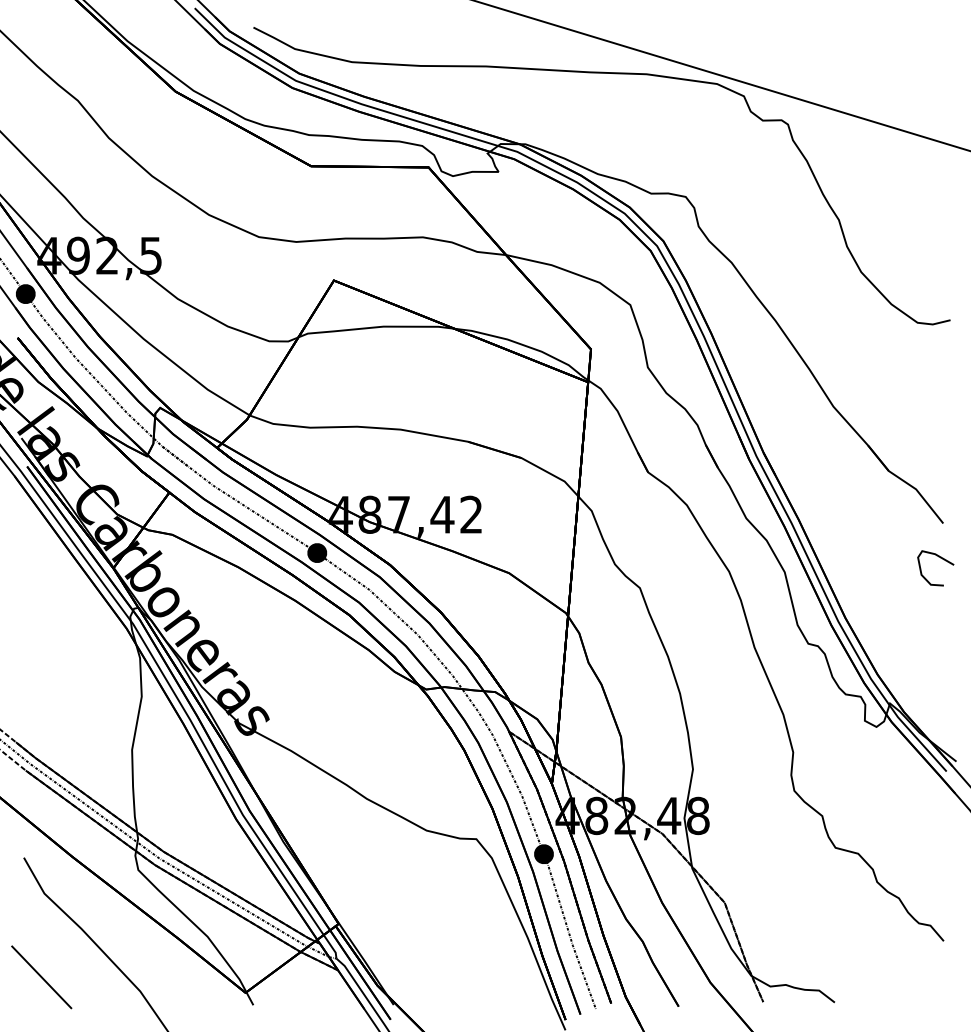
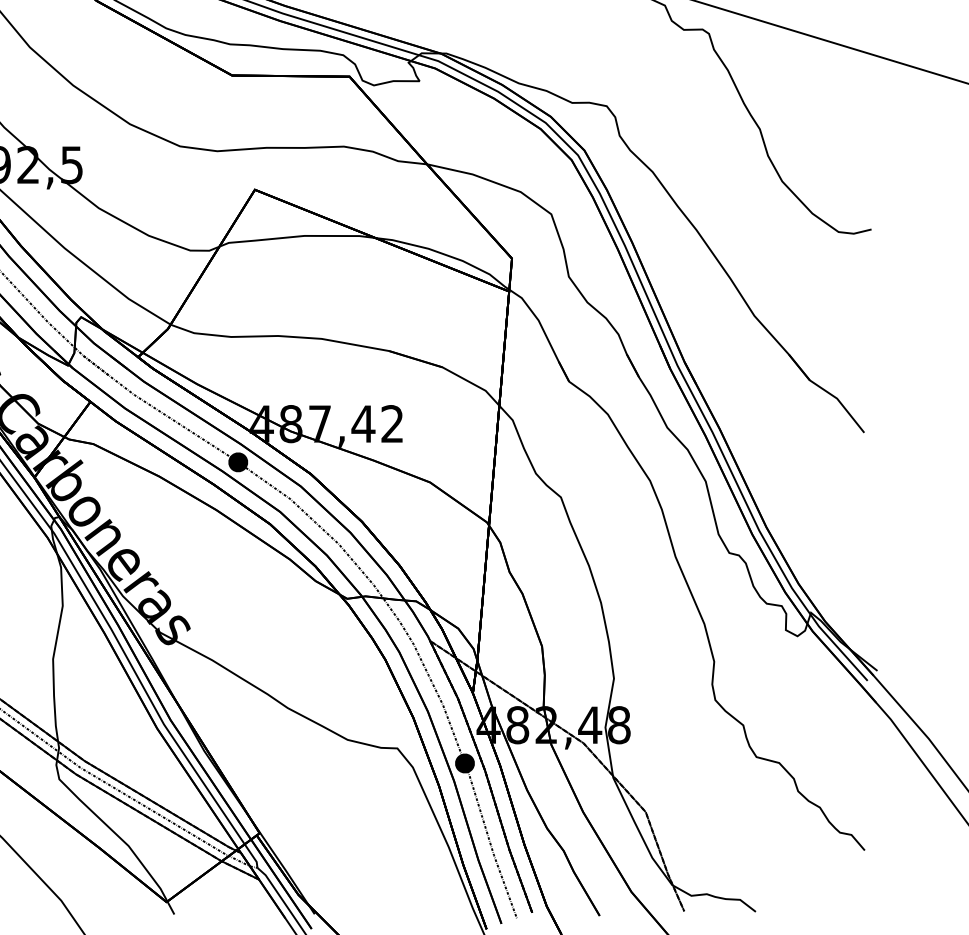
curve: (940, 558) -> (861, 467), removed

